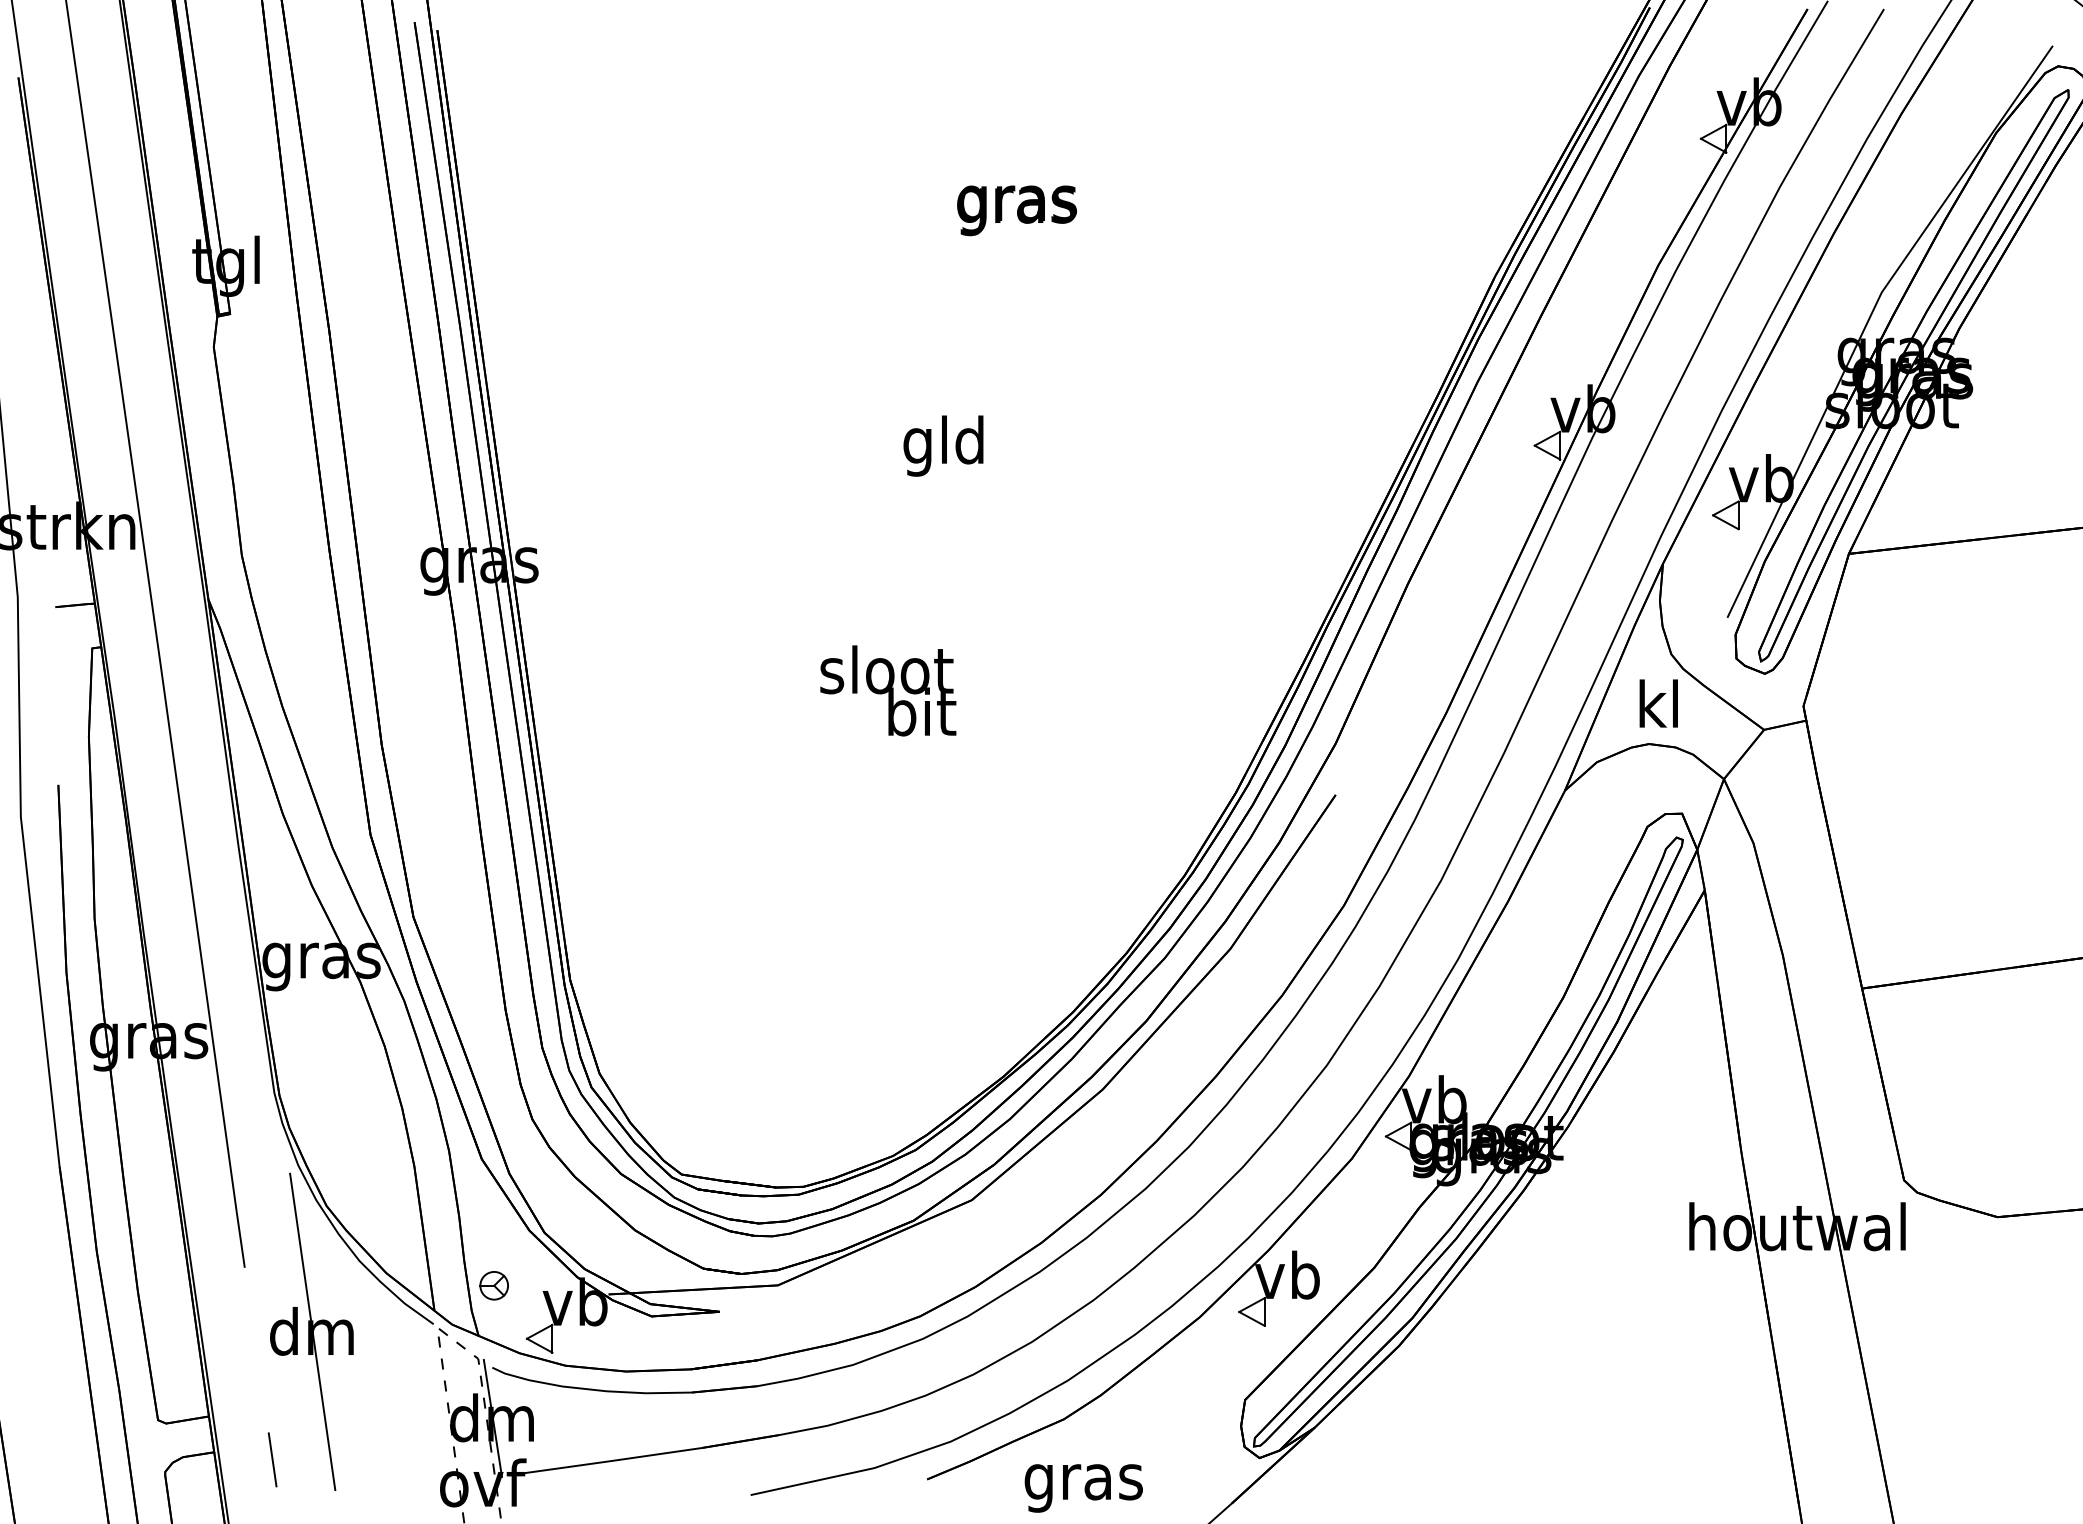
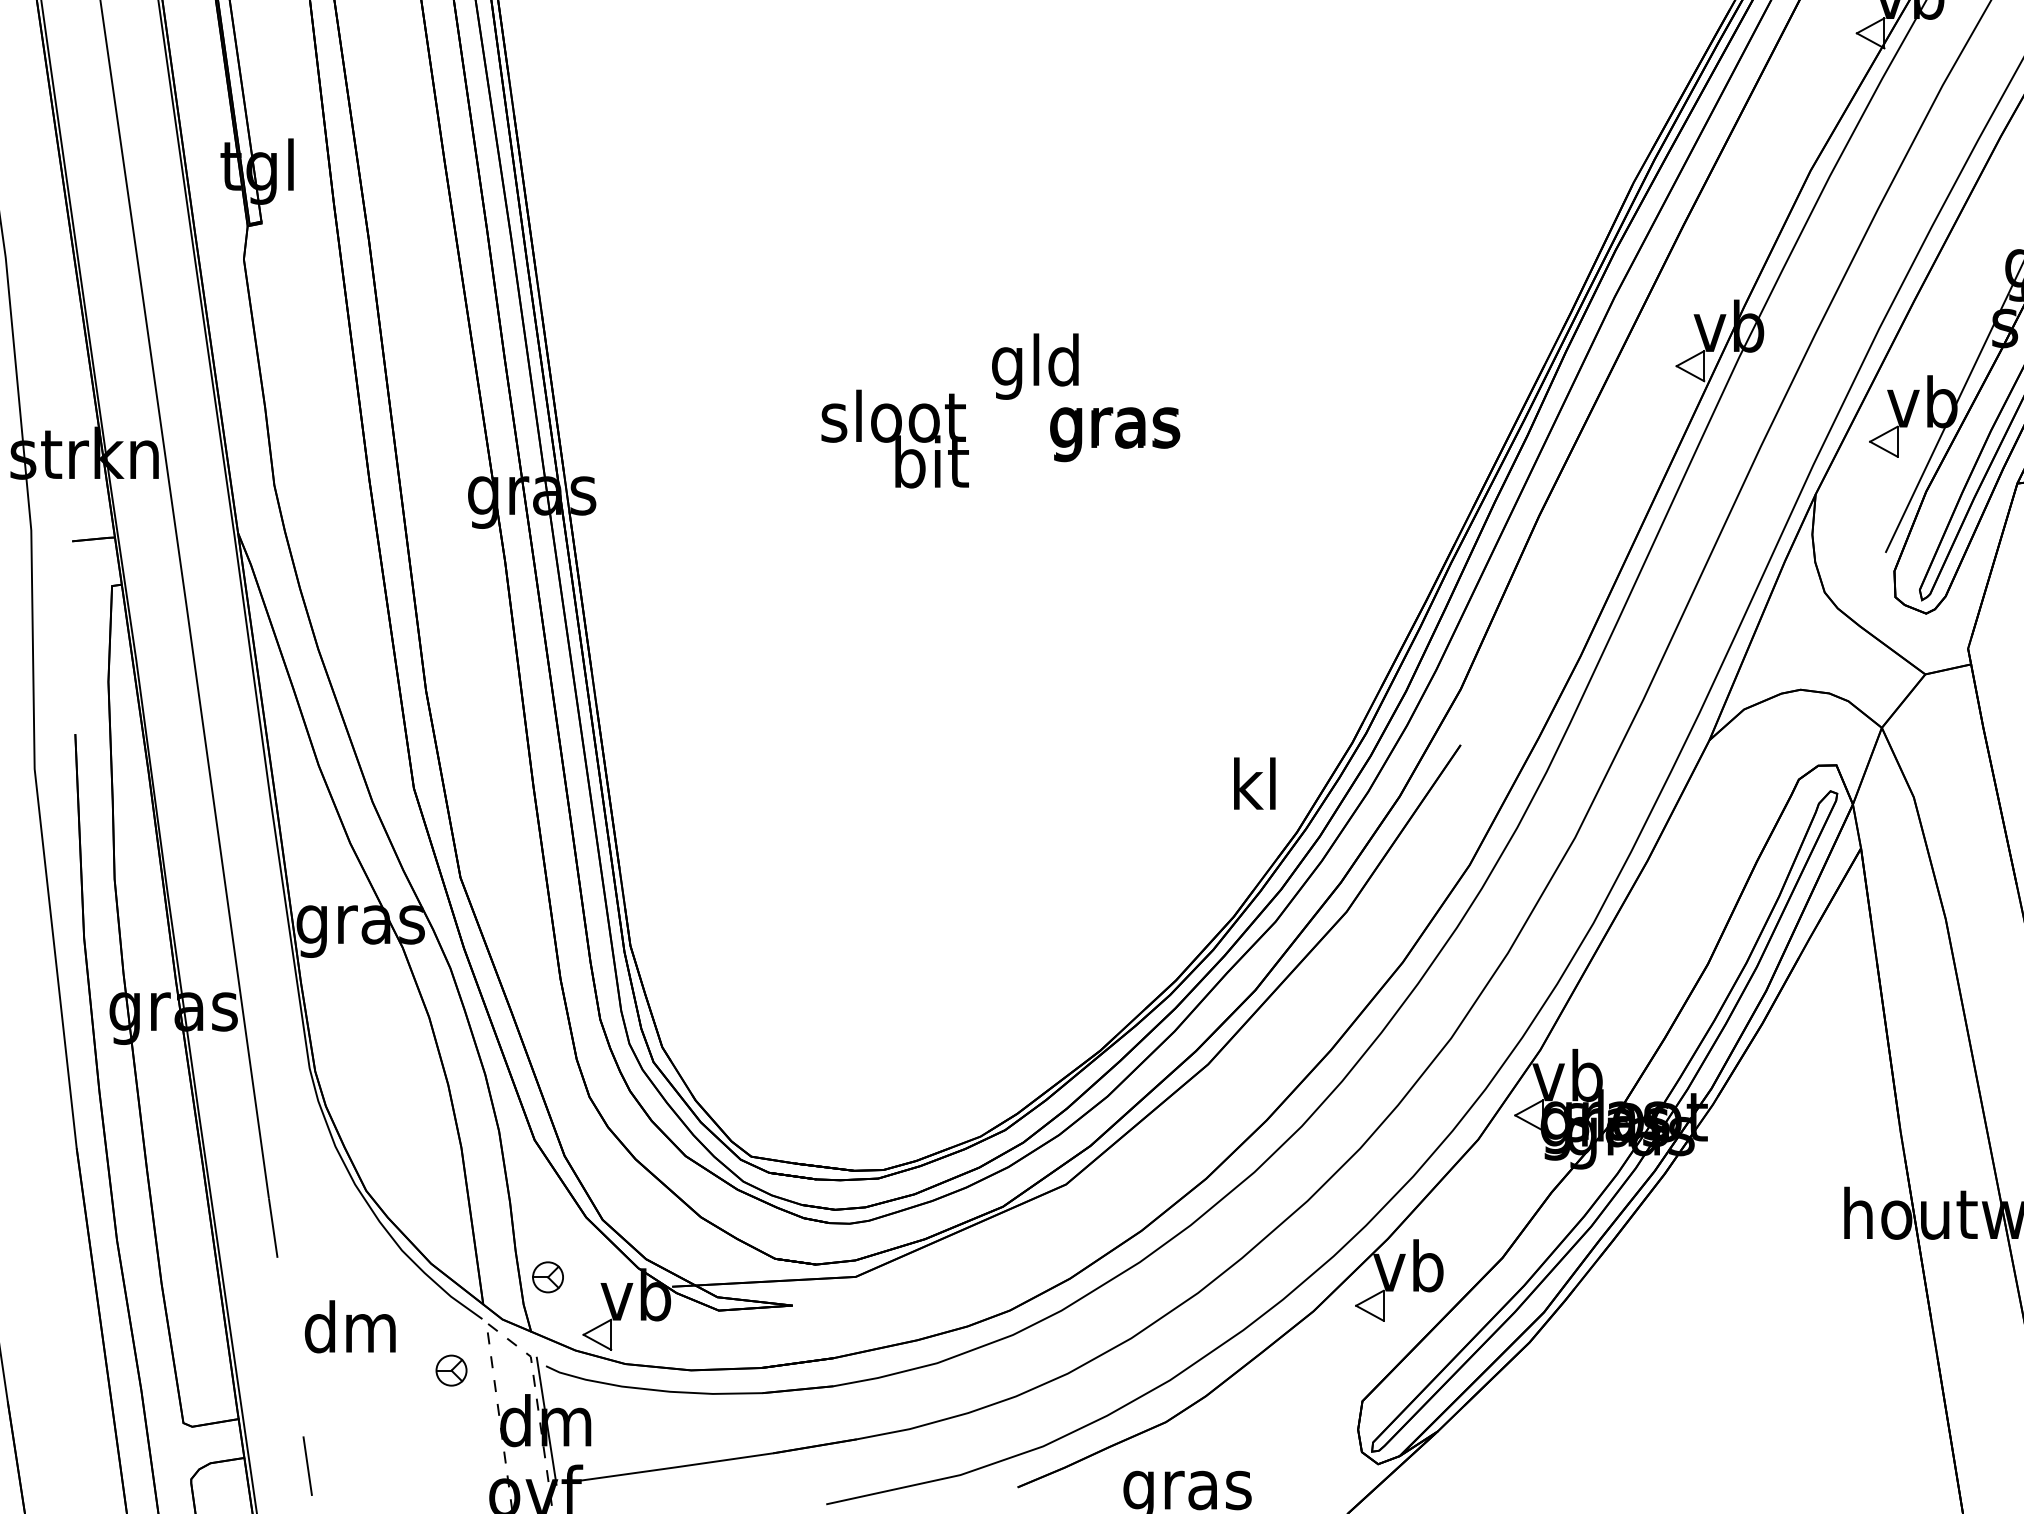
text: (1016, 210) -> (1114, 434), moved
text: (888, 690) -> (895, 438), moved
text: (1658, 703) -> (1254, 783), moved
line: (312, 1331) -> (350, 1326), removed
part: (404, 1371) -> (450, 1370), added

